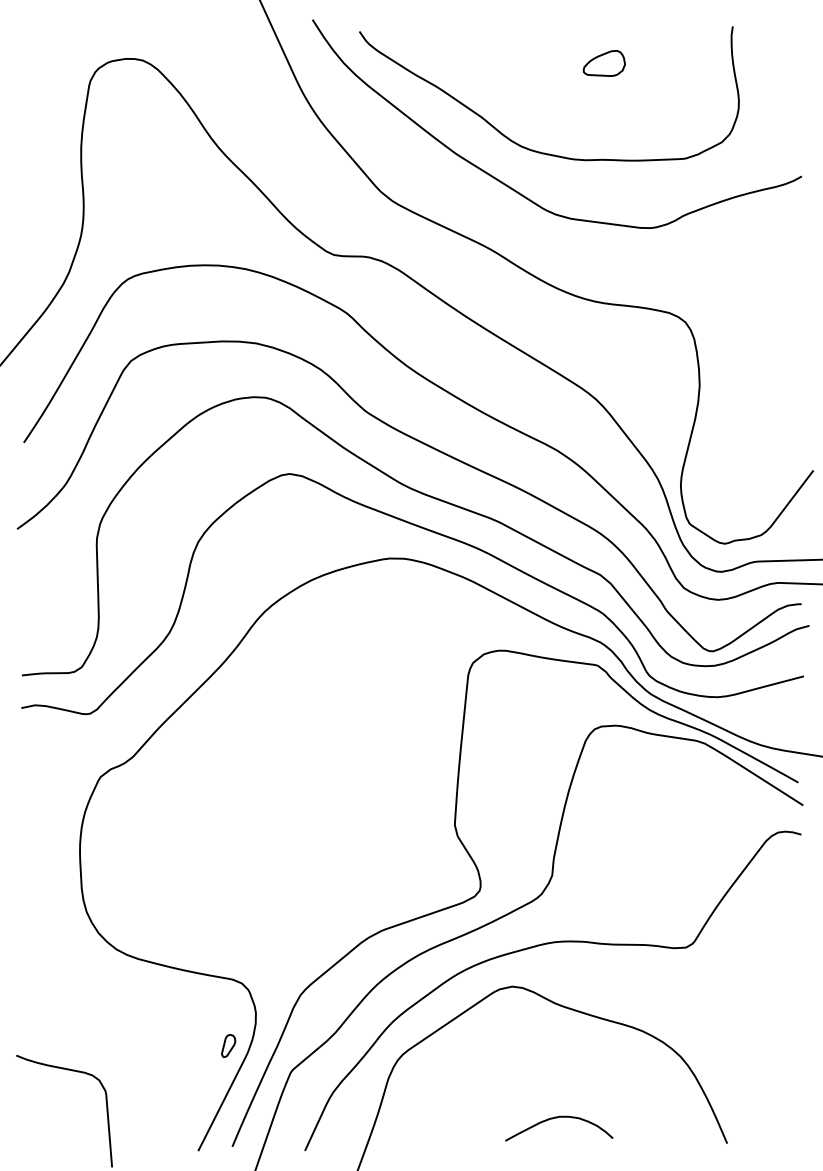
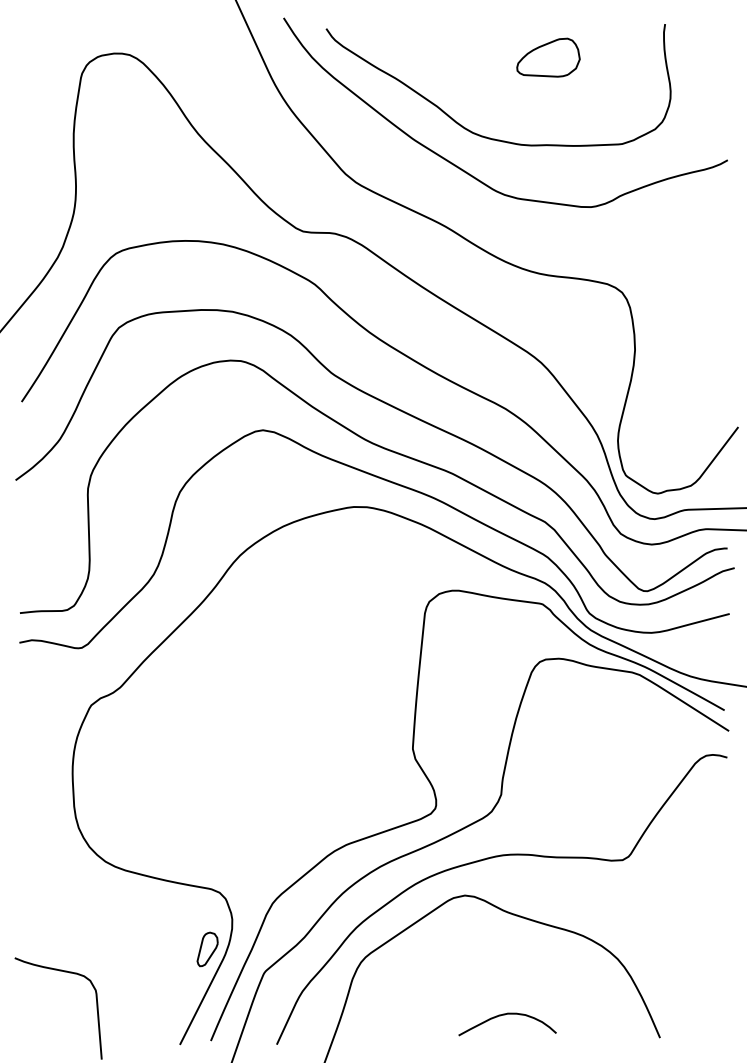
part: (604, 63) -> (548, 57), size x1.67
part: (228, 1045) -> (207, 948), size x1.67

